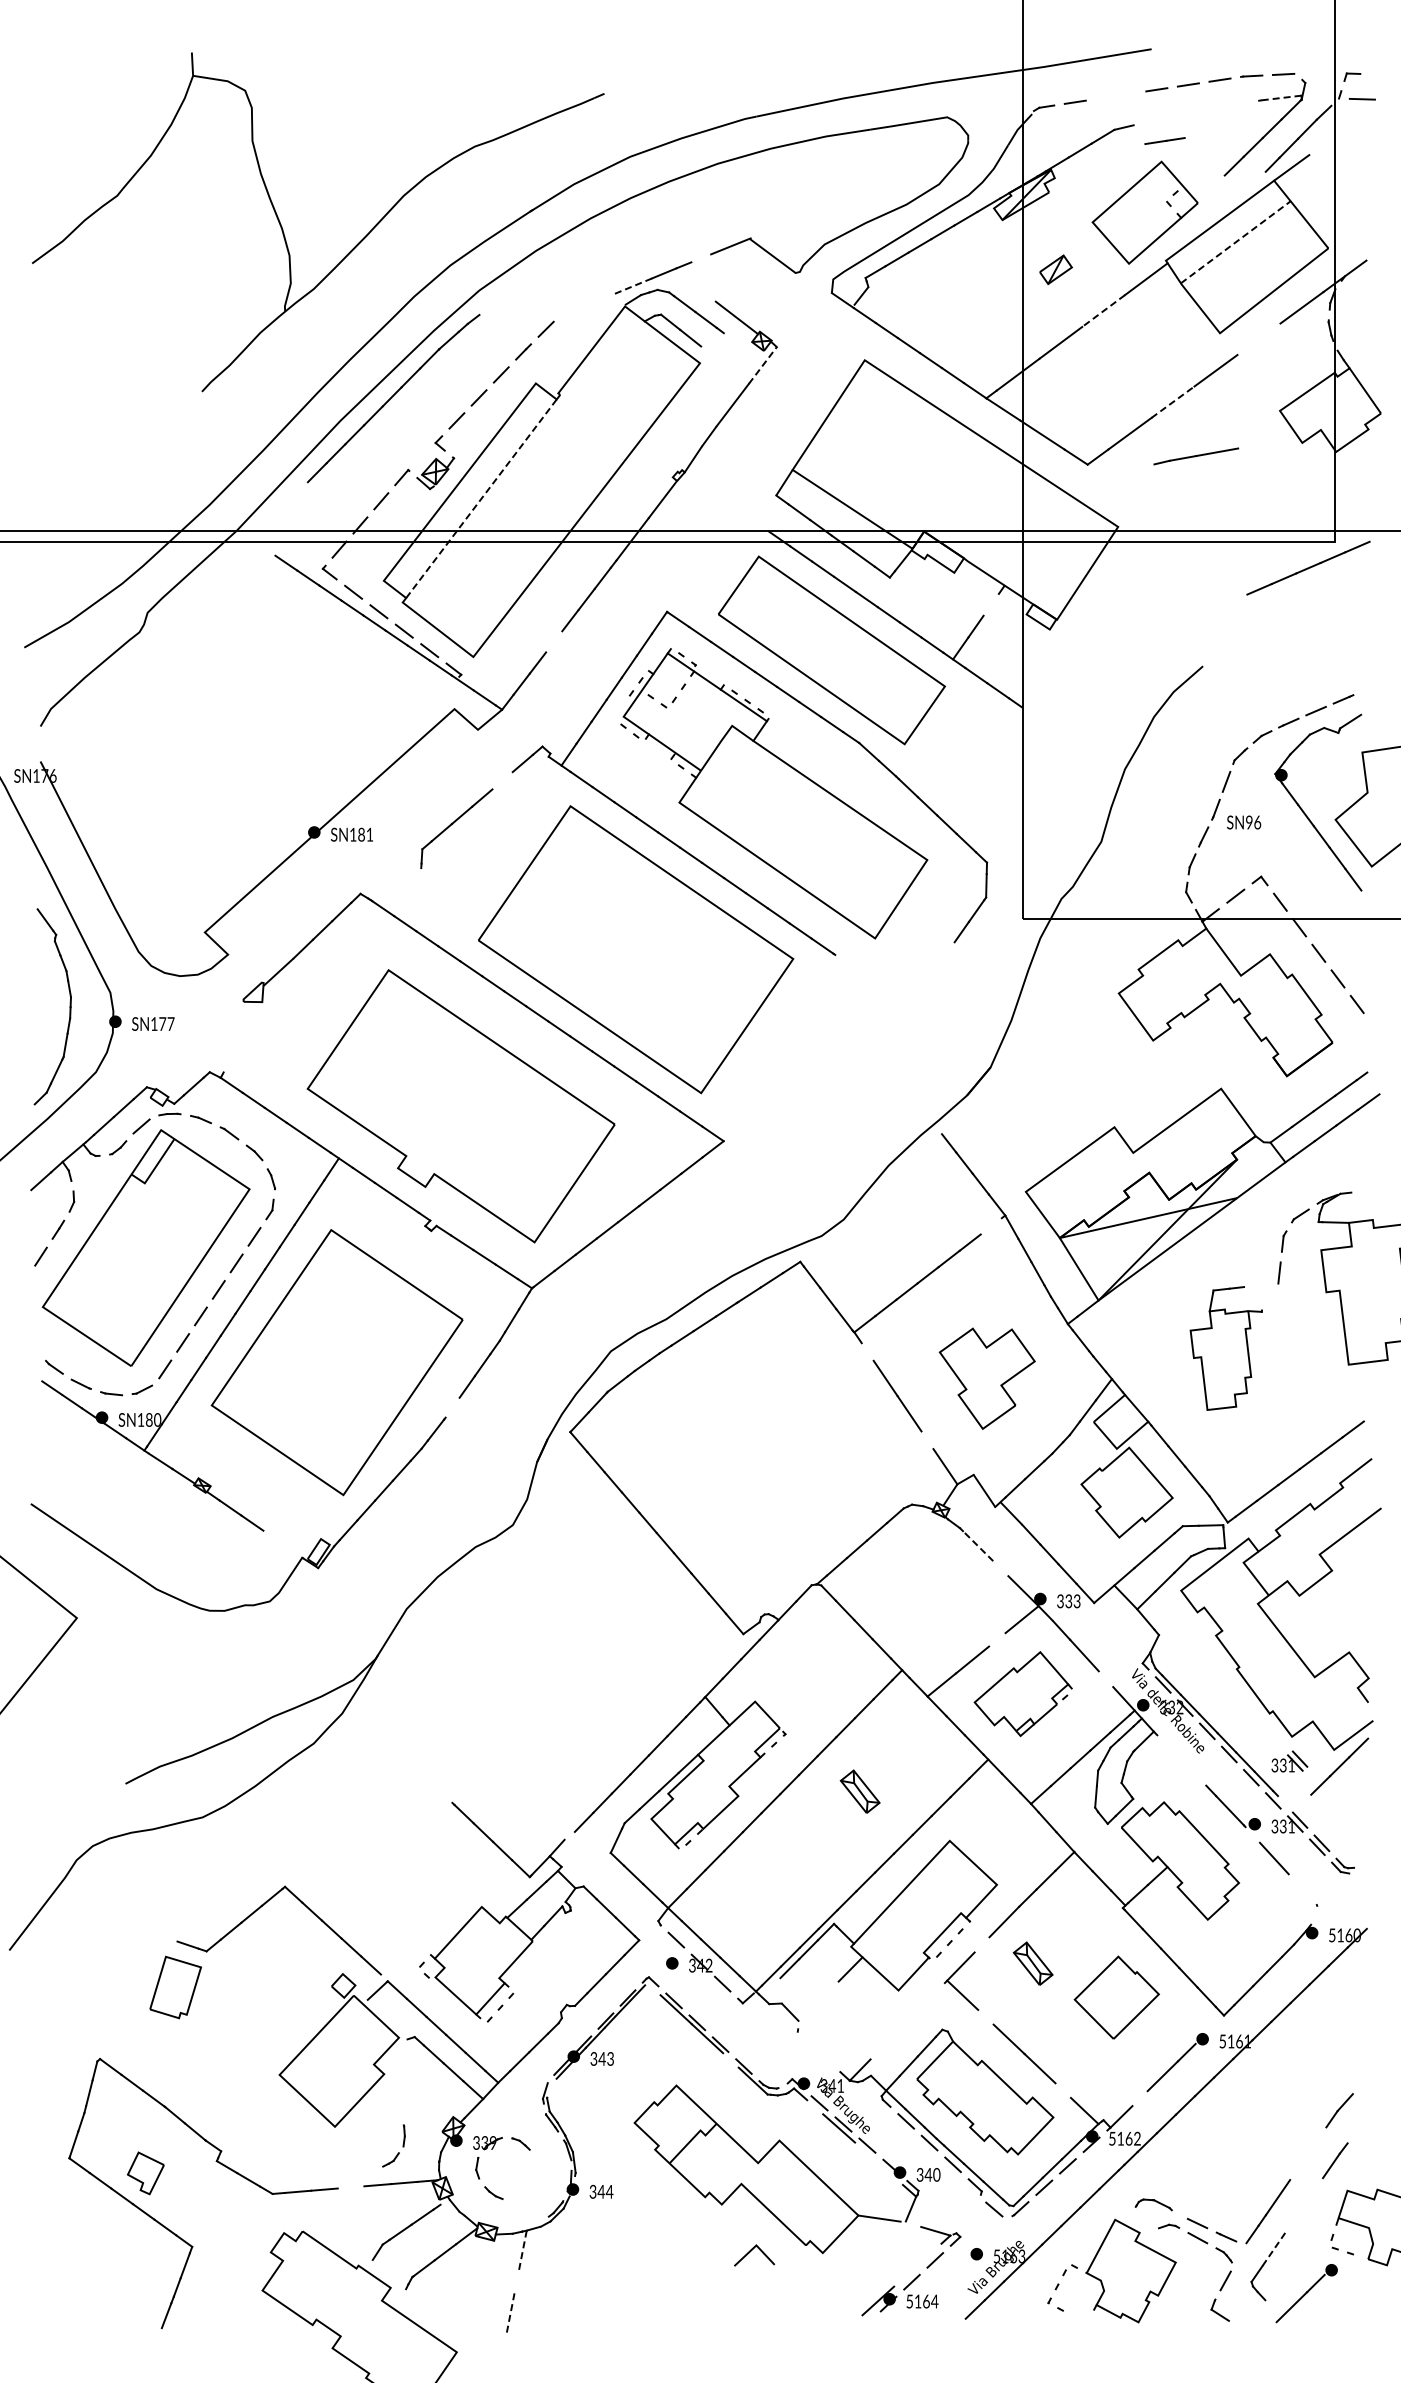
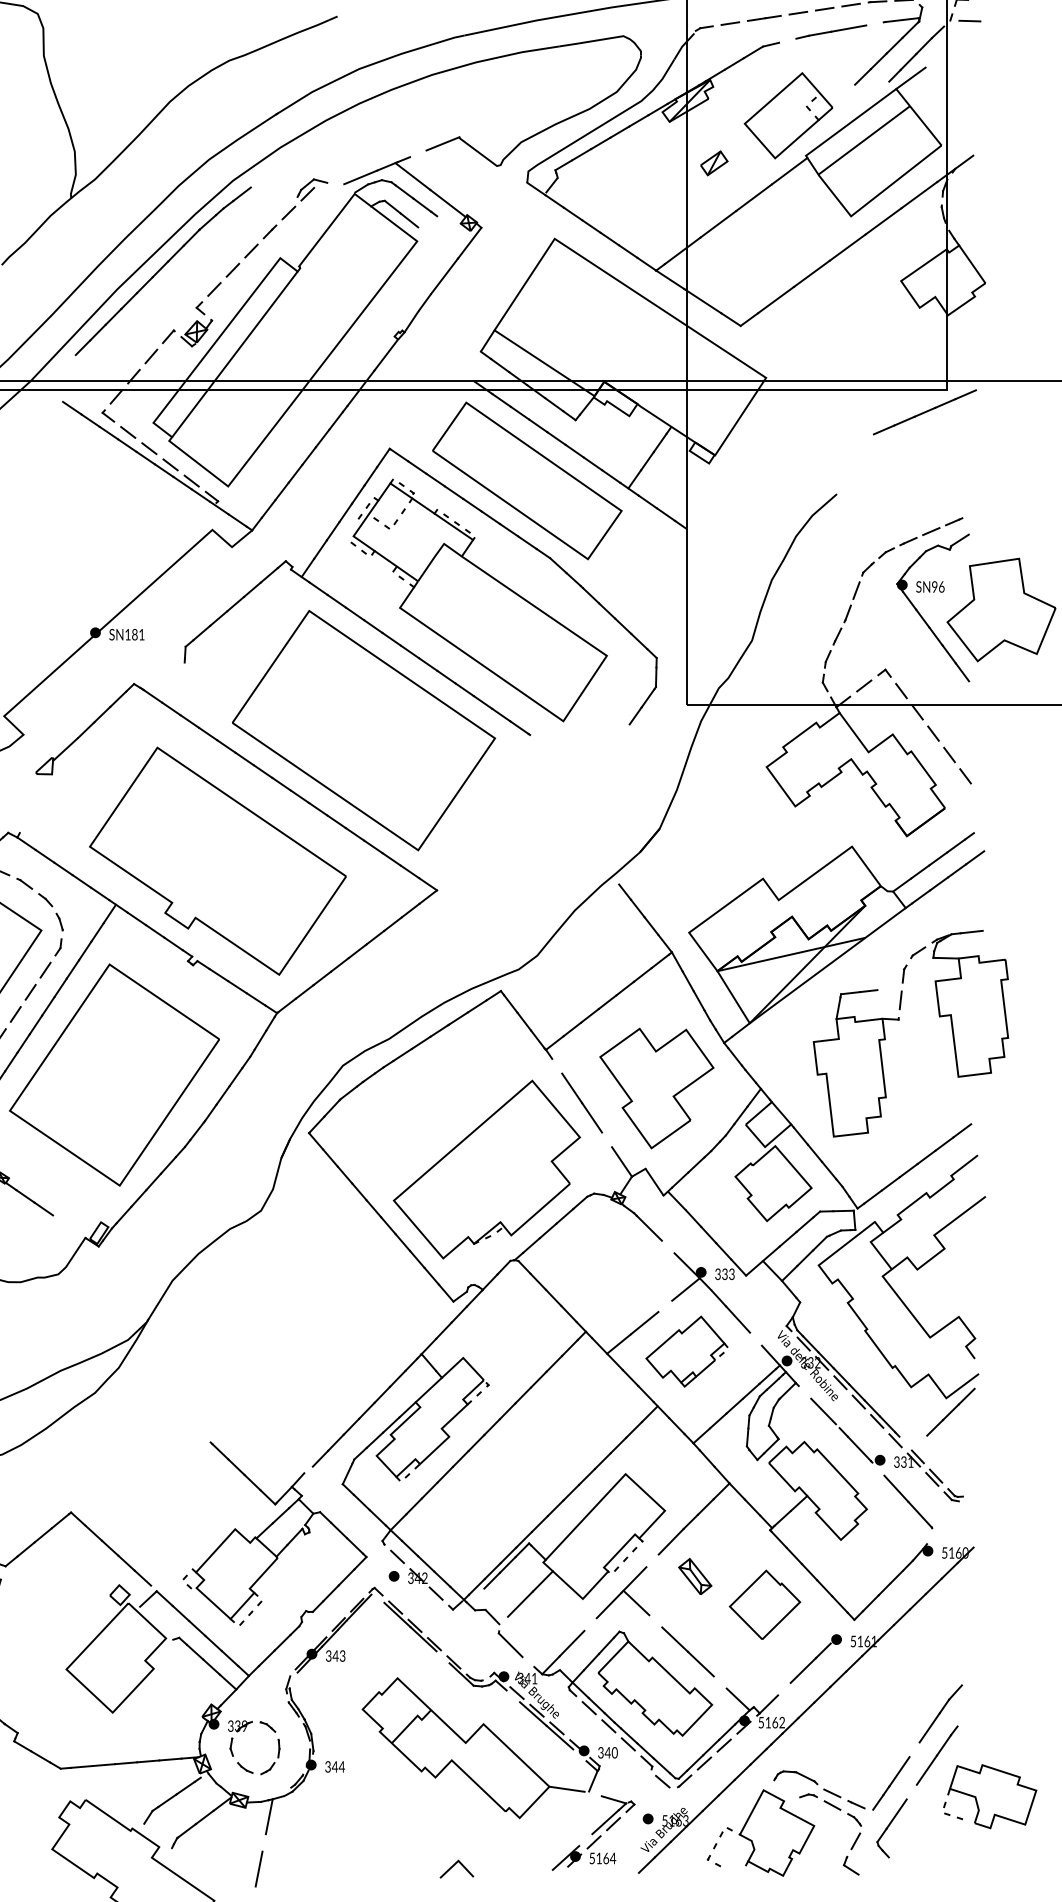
line: (1280, 98) -> (901, 20), dashed -> solid
line: (1164, 140) -> (763, 17), moved
line: (1235, 242) -> (864, 140), dashed -> solid
line: (694, 285) -> (412, 176), added
line: (631, 286) -> (360, 177), dashed -> solid
part: (574, 301) -> (312, 189), added
line: (489, 306) -> (241, 193), added
line: (1103, 311) -> (753, 198), dashed -> solid
line: (1258, 339) -> (883, 221), added
line: (763, 365) -> (470, 243), dashed -> solid
line: (1173, 402) -> (812, 274), dashed -> solid
line: (1196, 456) -> (831, 32), moved
line: (298, 490) -> (82, 347), added
line: (481, 498) -> (234, 354), dashed -> solid
line: (990, 604) -> (659, 442), added
line: (554, 641) -> (295, 473), added
line: (502, 780) -> (252, 589), added
text: (1244, 822) -> (930, 586), moved
line: (1364, 1190) -> (971, 931), added
line: (990, 1226) -> (659, 961), added
part: (1226, 1348) -> (856, 1063), size x1.43
part: (987, 1378) -> (657, 1088), size x1.43
line: (452, 1407) -> (210, 1112), added
part: (783, 1475) -> (486, 1169), added
line: (977, 1545) -> (648, 1227), dashed -> solid
part: (1289, 1761) -> (909, 1407), removed
line: (1186, 1765) -> (823, 1411), added
part: (859, 1791) -> (550, 1432), removed
line: (1302, 1889) -> (919, 1514), added
line: (823, 1996) -> (520, 1603), added
line: (929, 1998) -> (608, 1605), added
line: (885, 2043) -> (572, 1643), added
line: (811, 2045) -> (510, 1644), added
line: (1314, 2144) -> (929, 1727), added
part: (398, 2152) -> (274, 1762), moved
line: (870, 2156) -> (559, 1737), added
line: (350, 2187) -> (125, 1763), added
line: (1310, 2195) -> (926, 1769), added
part: (1153, 2204) -> (795, 1777), size x1.43
line: (1274, 2247) -> (896, 1813), dashed -> solid
line: (751, 2251) -> (454, 1865), moved
line: (522, 2252) -> (269, 1817), dashed -> solid
line: (925, 2257) -> (605, 1821), added
part: (1306, 2293) -> (923, 1851), removed
line: (510, 2314) -> (259, 1869), dashed -> solid

